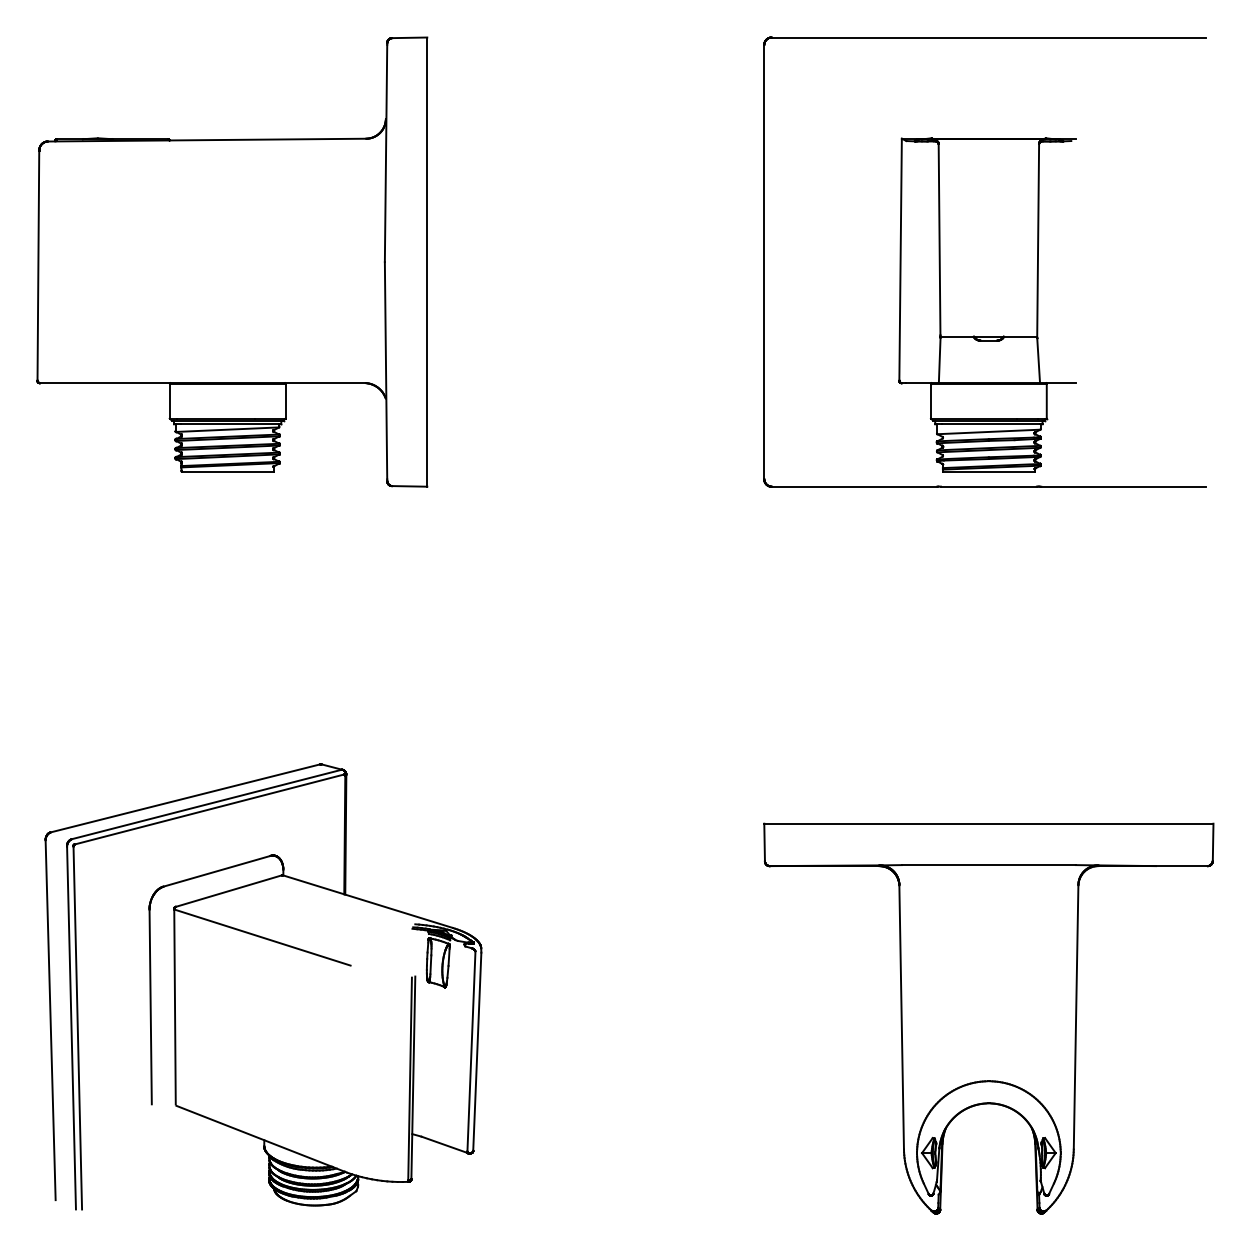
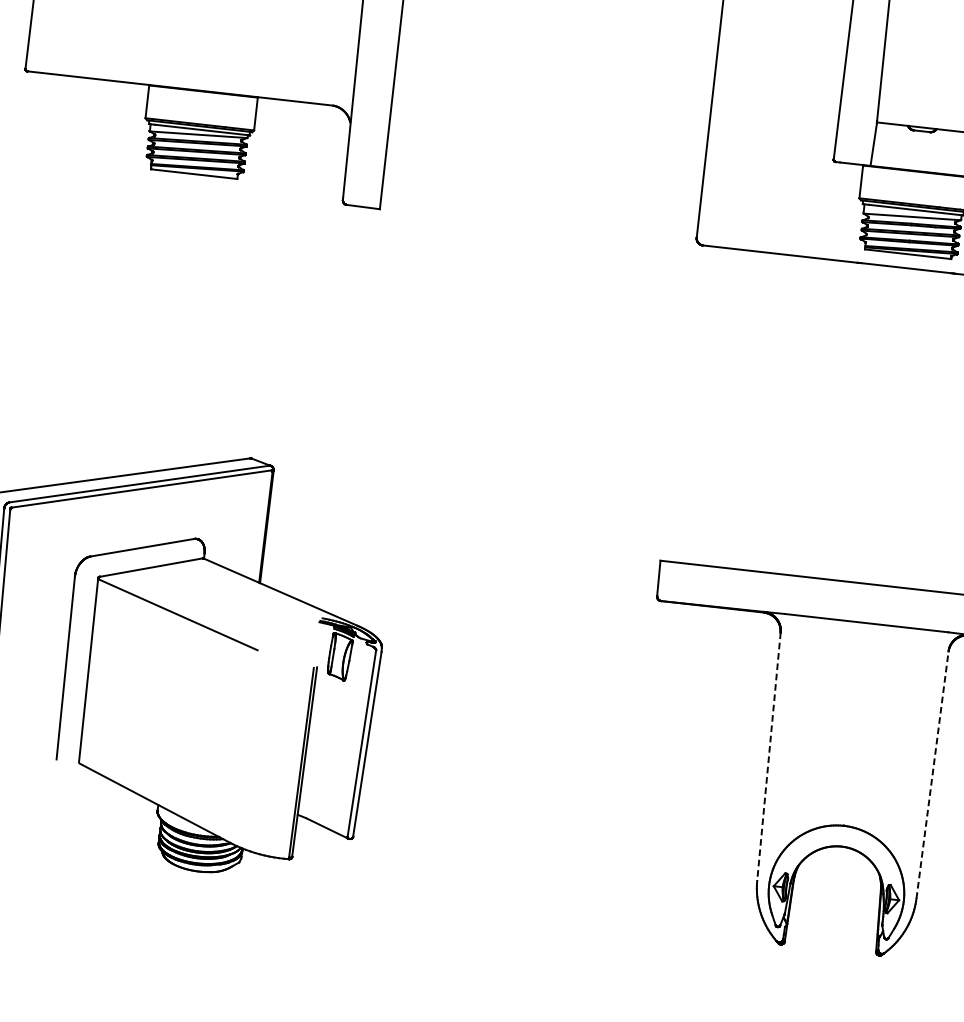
line: (1076, 1016) -> (933, 774), solid -> dashed
line: (901, 1017) -> (768, 756), solid -> dashed

